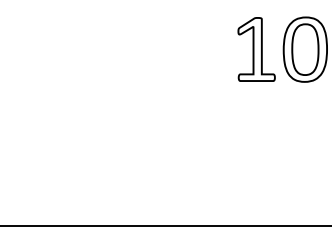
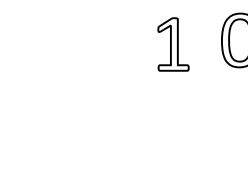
part: (256, 49) -> (173, 44), moved

